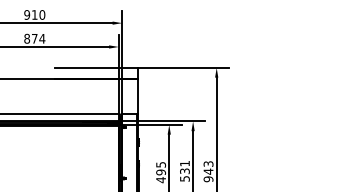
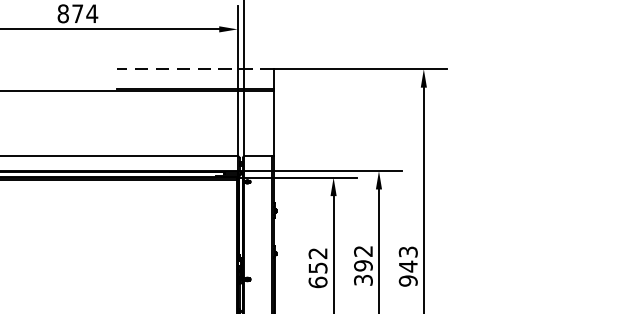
line: (96, 67) -> (195, 68), solid -> dashed
text: (184, 171) -> (362, 266), 531 -> 392
text: (161, 172) -> (318, 268), 495 -> 652

